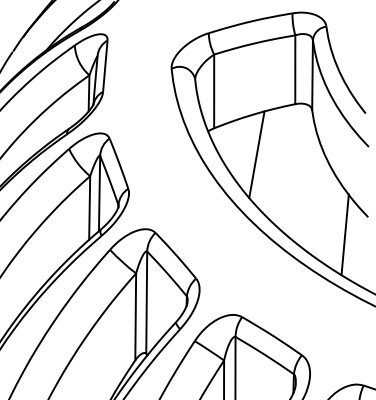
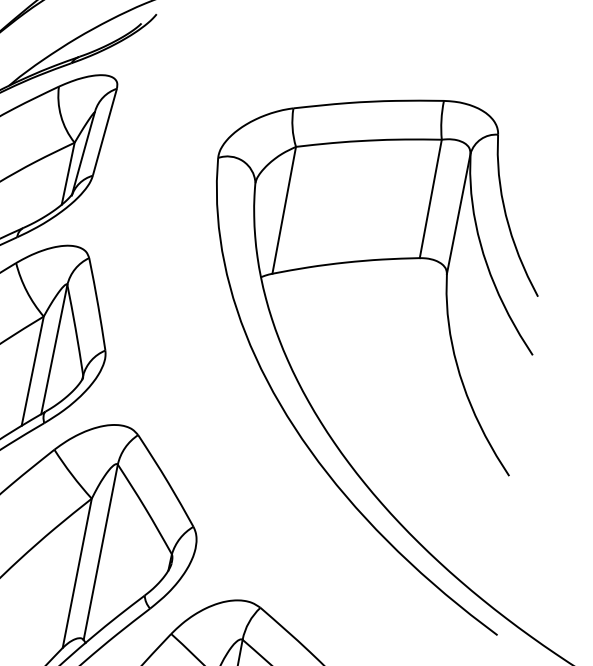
line: (256, 154) -> (336, 332), removed
line: (344, 234) -> (462, 498), removed

